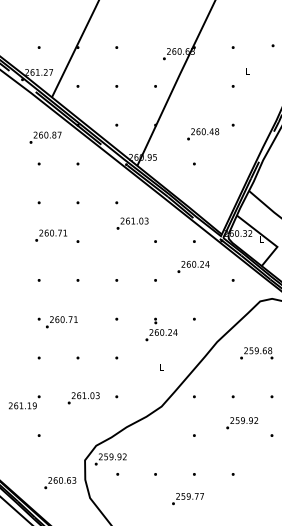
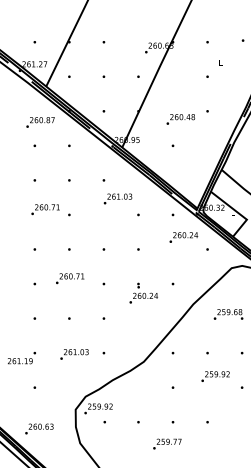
text: (193, 266) -> (183, 237), moved
text: (61, 322) -> (69, 278), moved
text: (60, 483) -> (39, 429), moved

